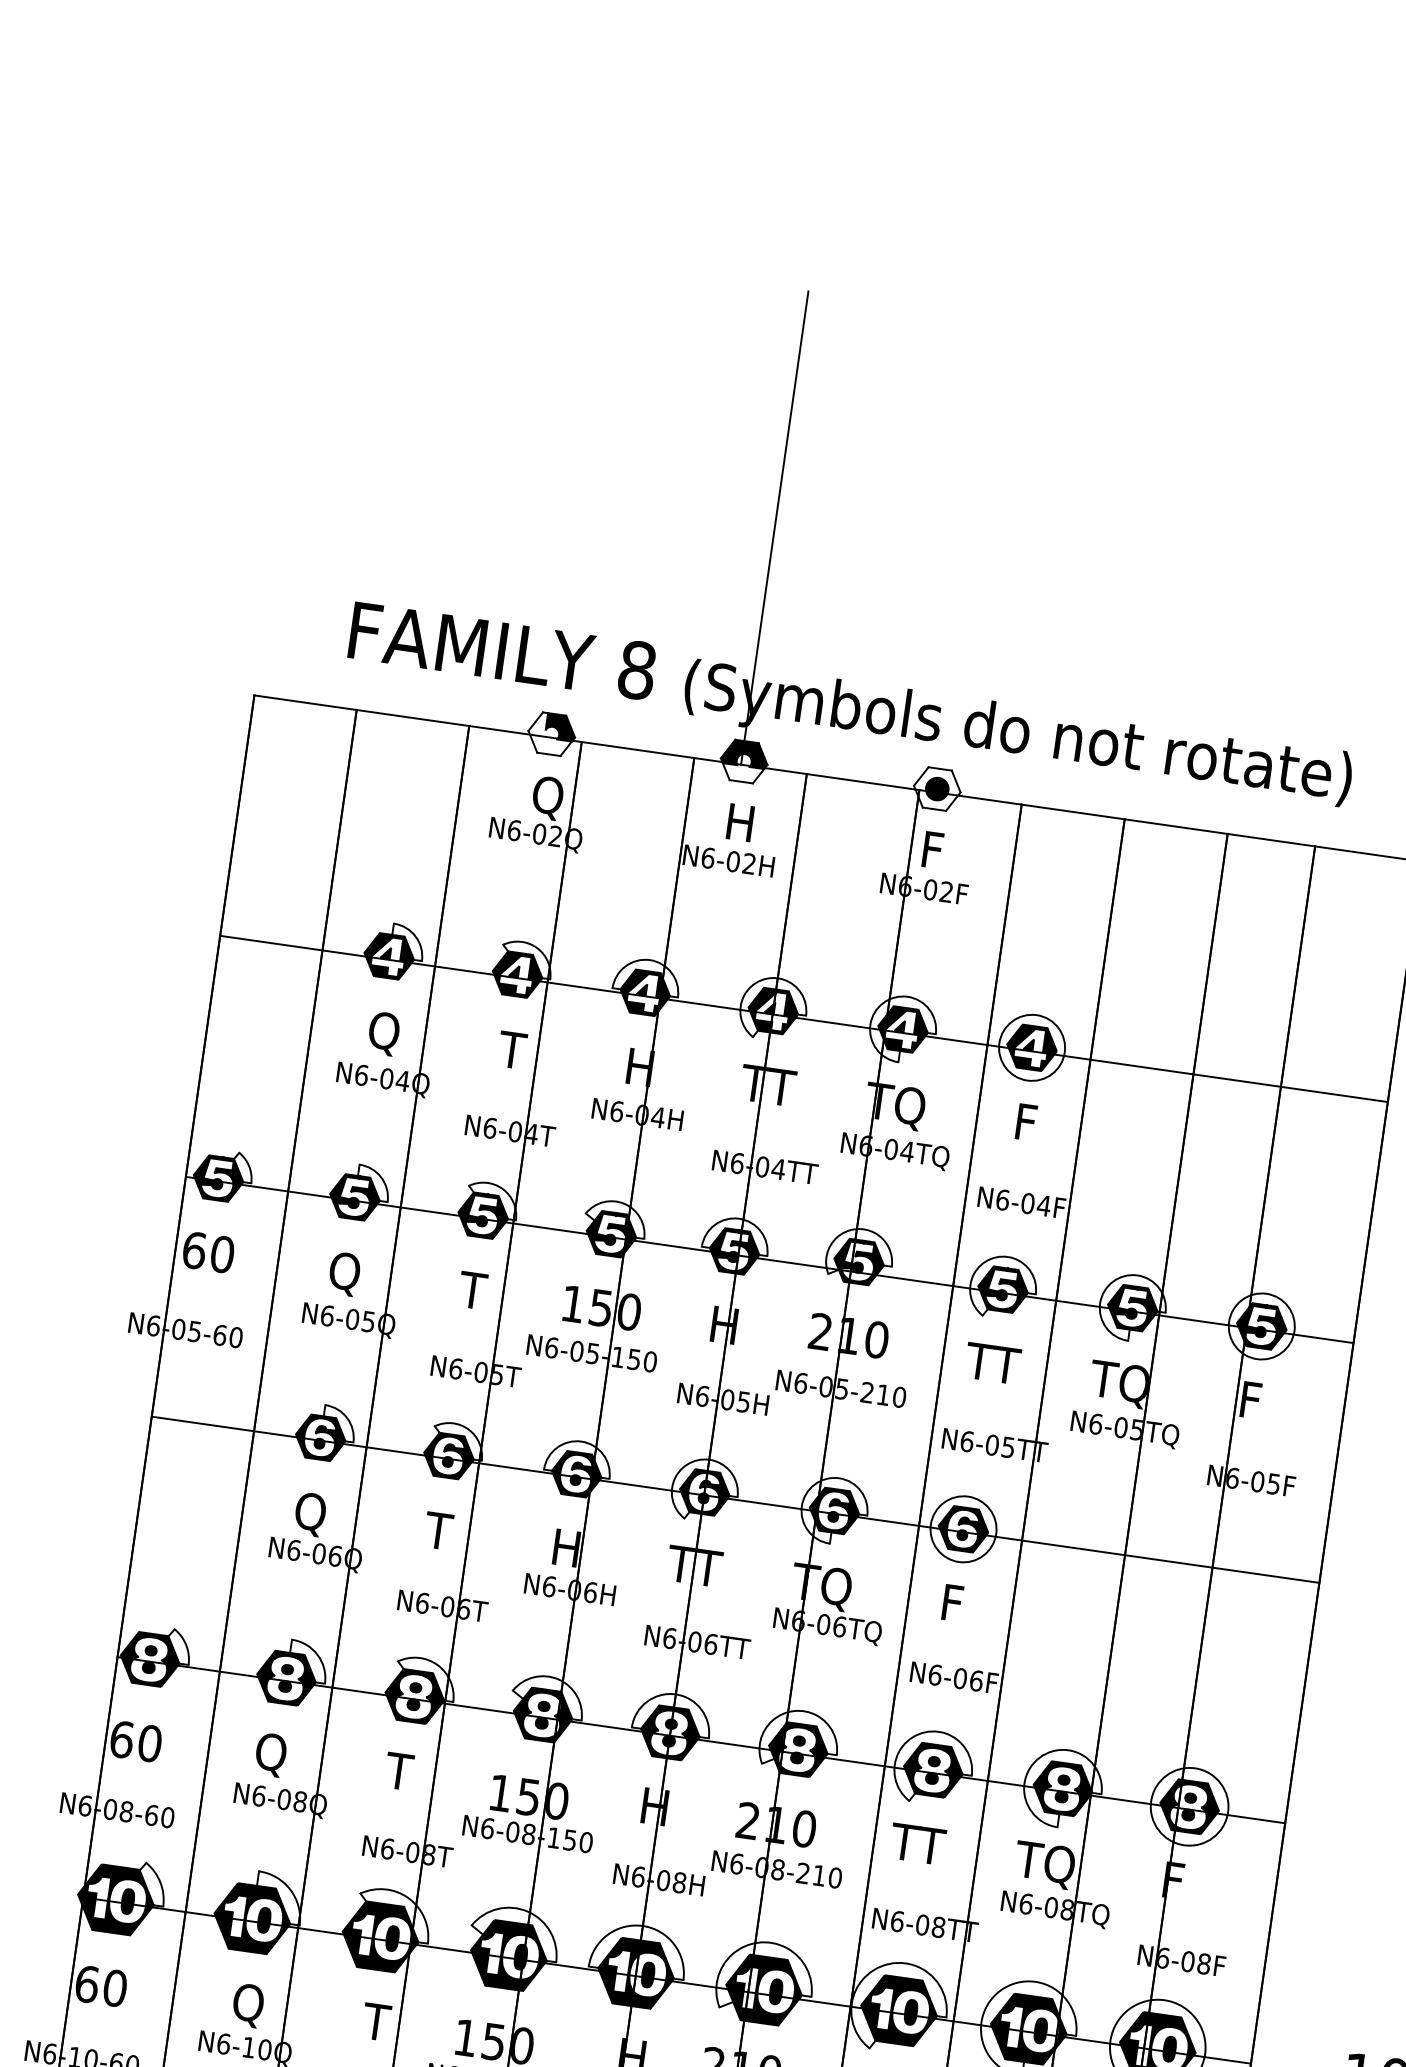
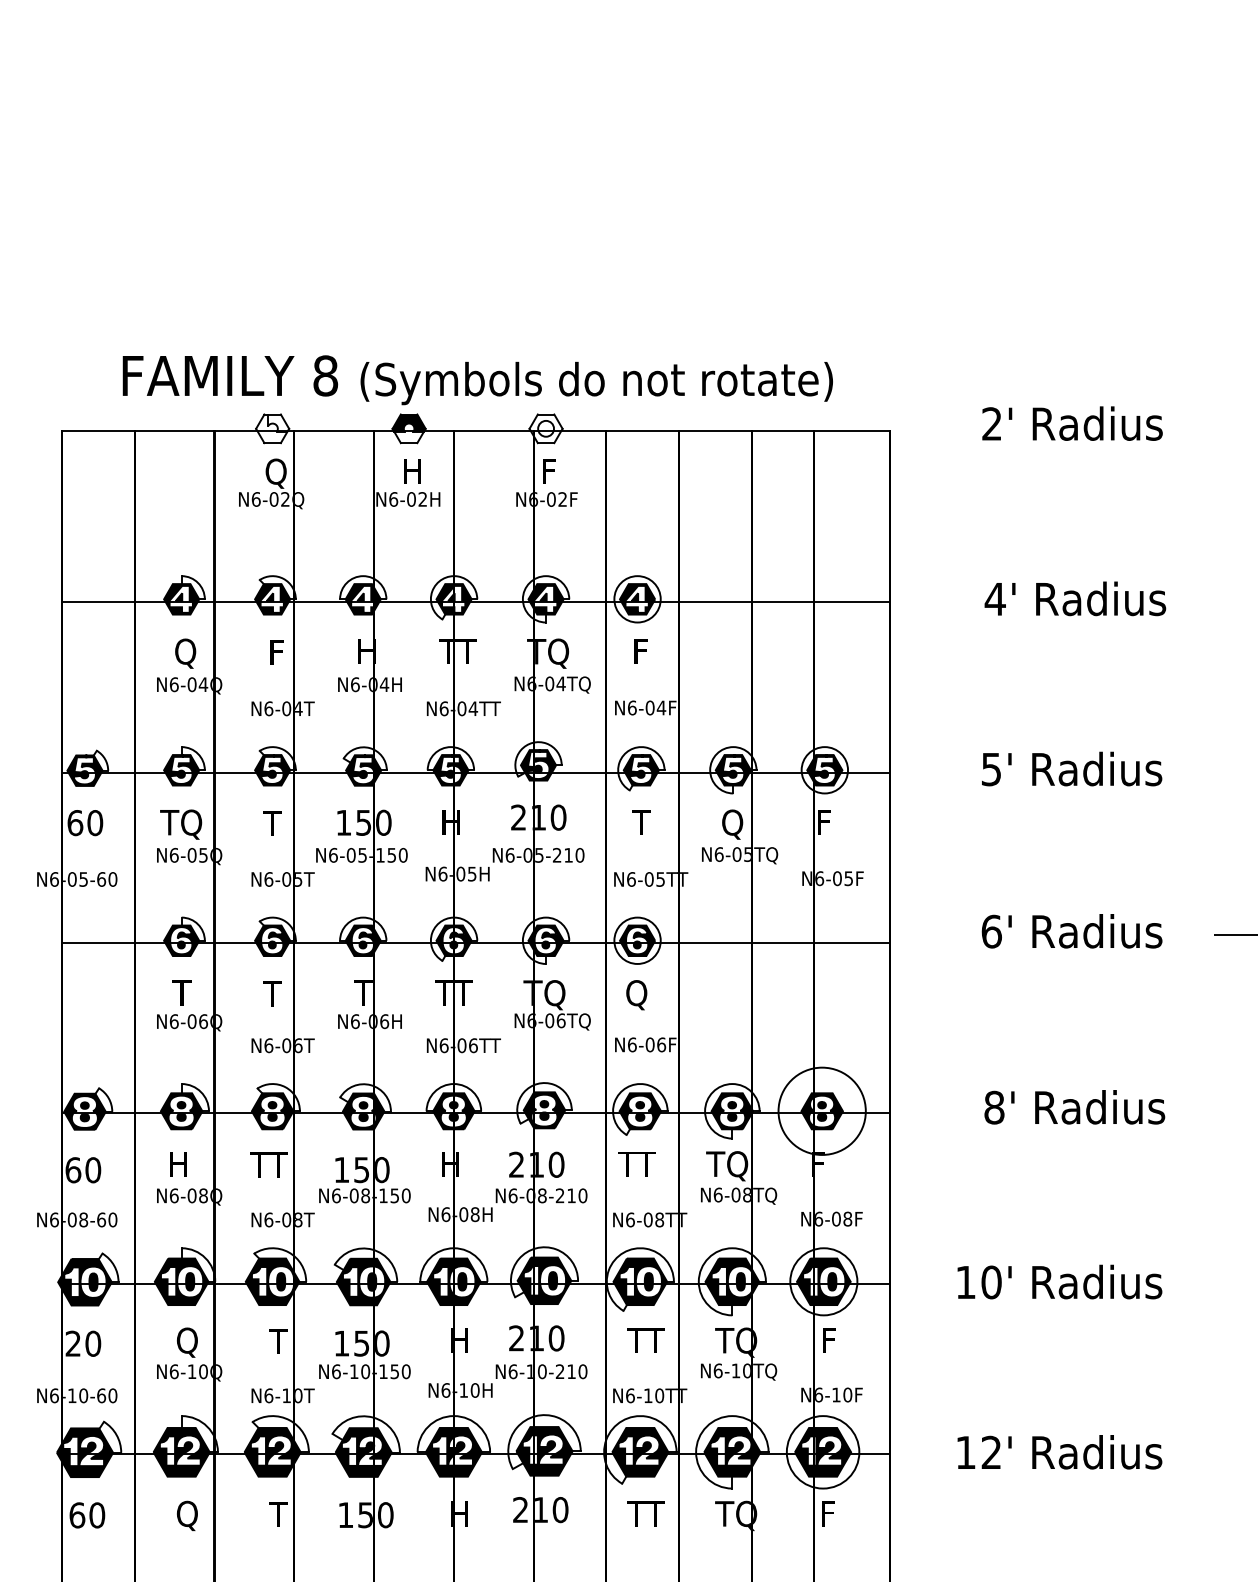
line: (775, 528) -> (407, 263), removed
fill: (561, 726) -> (278, 422), removed
fill: (937, 788) -> (546, 428), removed
text: (512, 1050) -> (276, 652), T -> F
text: (343, 1273) -> (181, 824), Q -> TQ
text: (992, 1363) -> (641, 822), TT -> T
text: (1117, 1384) -> (730, 824), TQ -> Q
text: (309, 1514) -> (181, 995), Q -> T
text: (566, 1547) -> (363, 992), H -> T
text: (951, 1606) -> (636, 995), F -> Q
text: (269, 1755) -> (177, 1166), Q -> H
text: (398, 1770) -> (268, 1164), T -> TT
circle: (1188, 1806) -> (821, 1111), size x1.6
text: (87, 1983) -> (73, 1343), 60 -> 20

